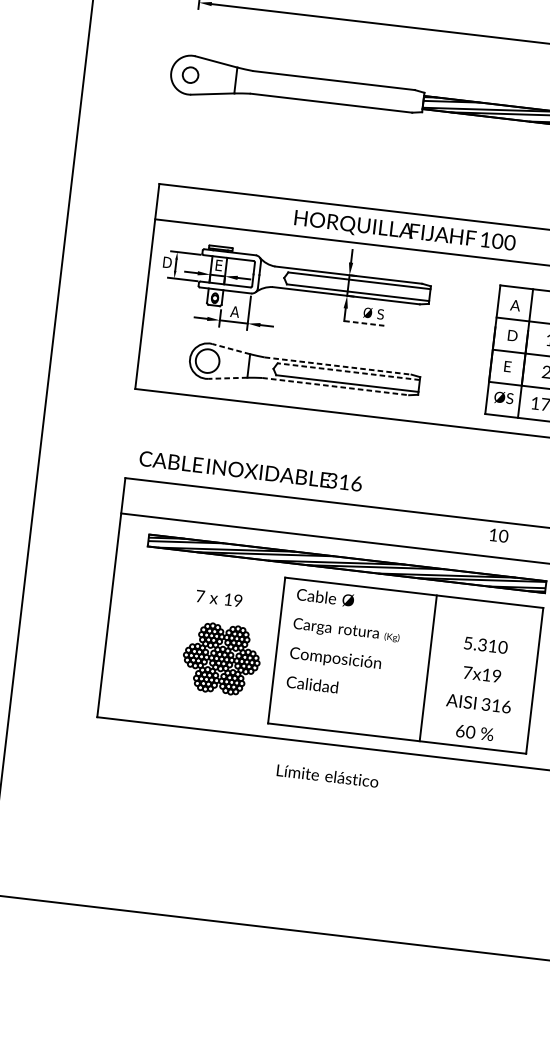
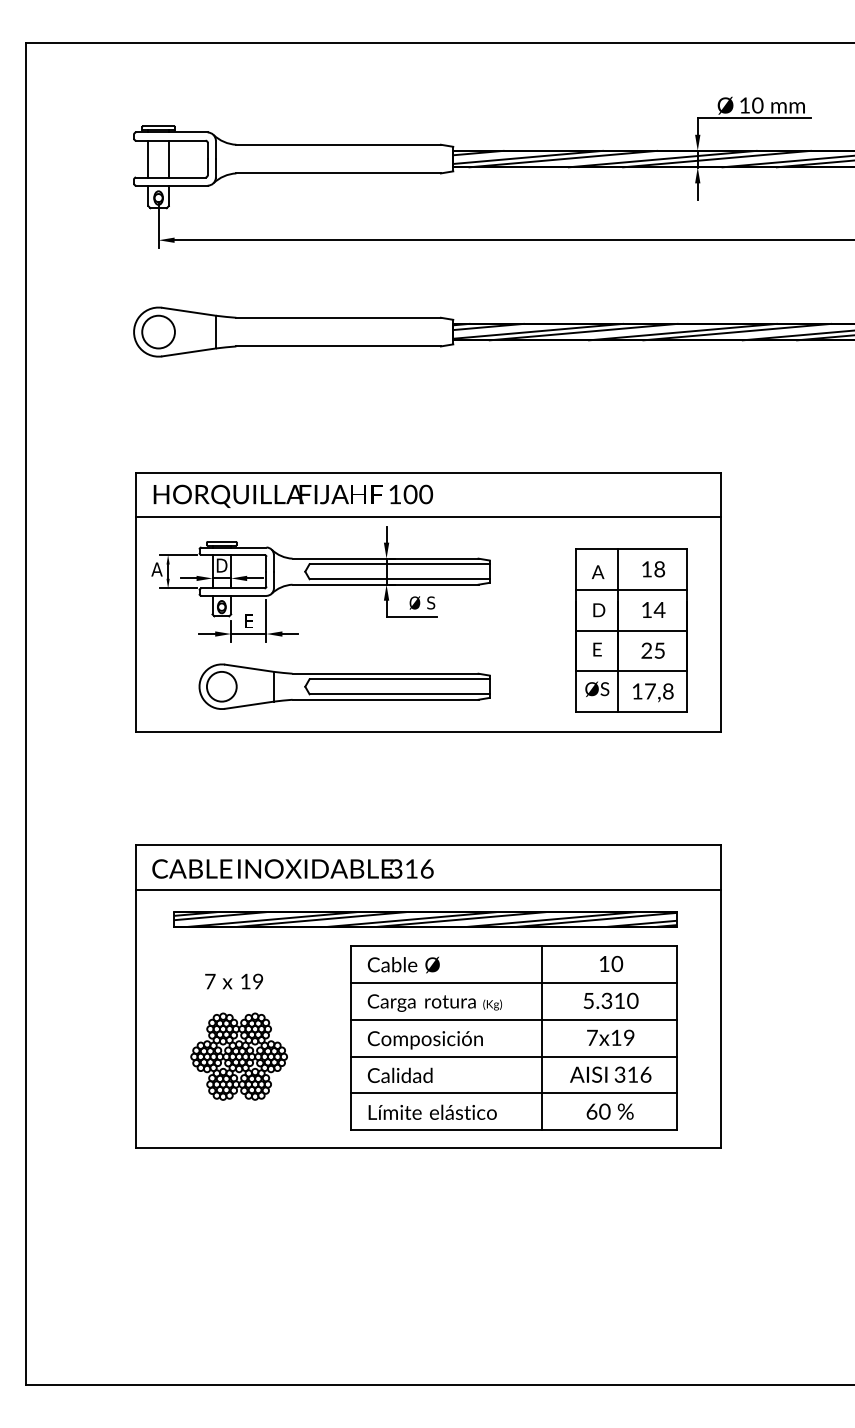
circle: (190, 74) -> (158, 331), size x1.67
text: (405, 231) -> (293, 495), moved
text: (166, 262) -> (156, 569), D -> A
text: (218, 265) -> (221, 565), E -> D
text: (234, 312) -> (248, 621), A -> E
line: (364, 323) -> (412, 616), dashed -> solid
line: (231, 349) -> (249, 668), dashed -> solid
line: (338, 365) -> (386, 673), dashed -> solid
line: (348, 371) -> (399, 679), dashed -> solid
line: (227, 378) -> (249, 705), dashed -> solid
line: (336, 386) -> (386, 699), dashed -> solid
text: (250, 470) -> (292, 868), moved
text: (499, 535) -> (611, 963), moved
text: (219, 598) -> (234, 981), moved
line: (410, 621) -> (513, 982), added
line: (407, 650) -> (513, 1019), added
part: (221, 658) -> (238, 1056), moved
line: (403, 680) -> (513, 1056), added
line: (400, 709) -> (513, 1093), added
text: (327, 775) -> (432, 1111), moved

